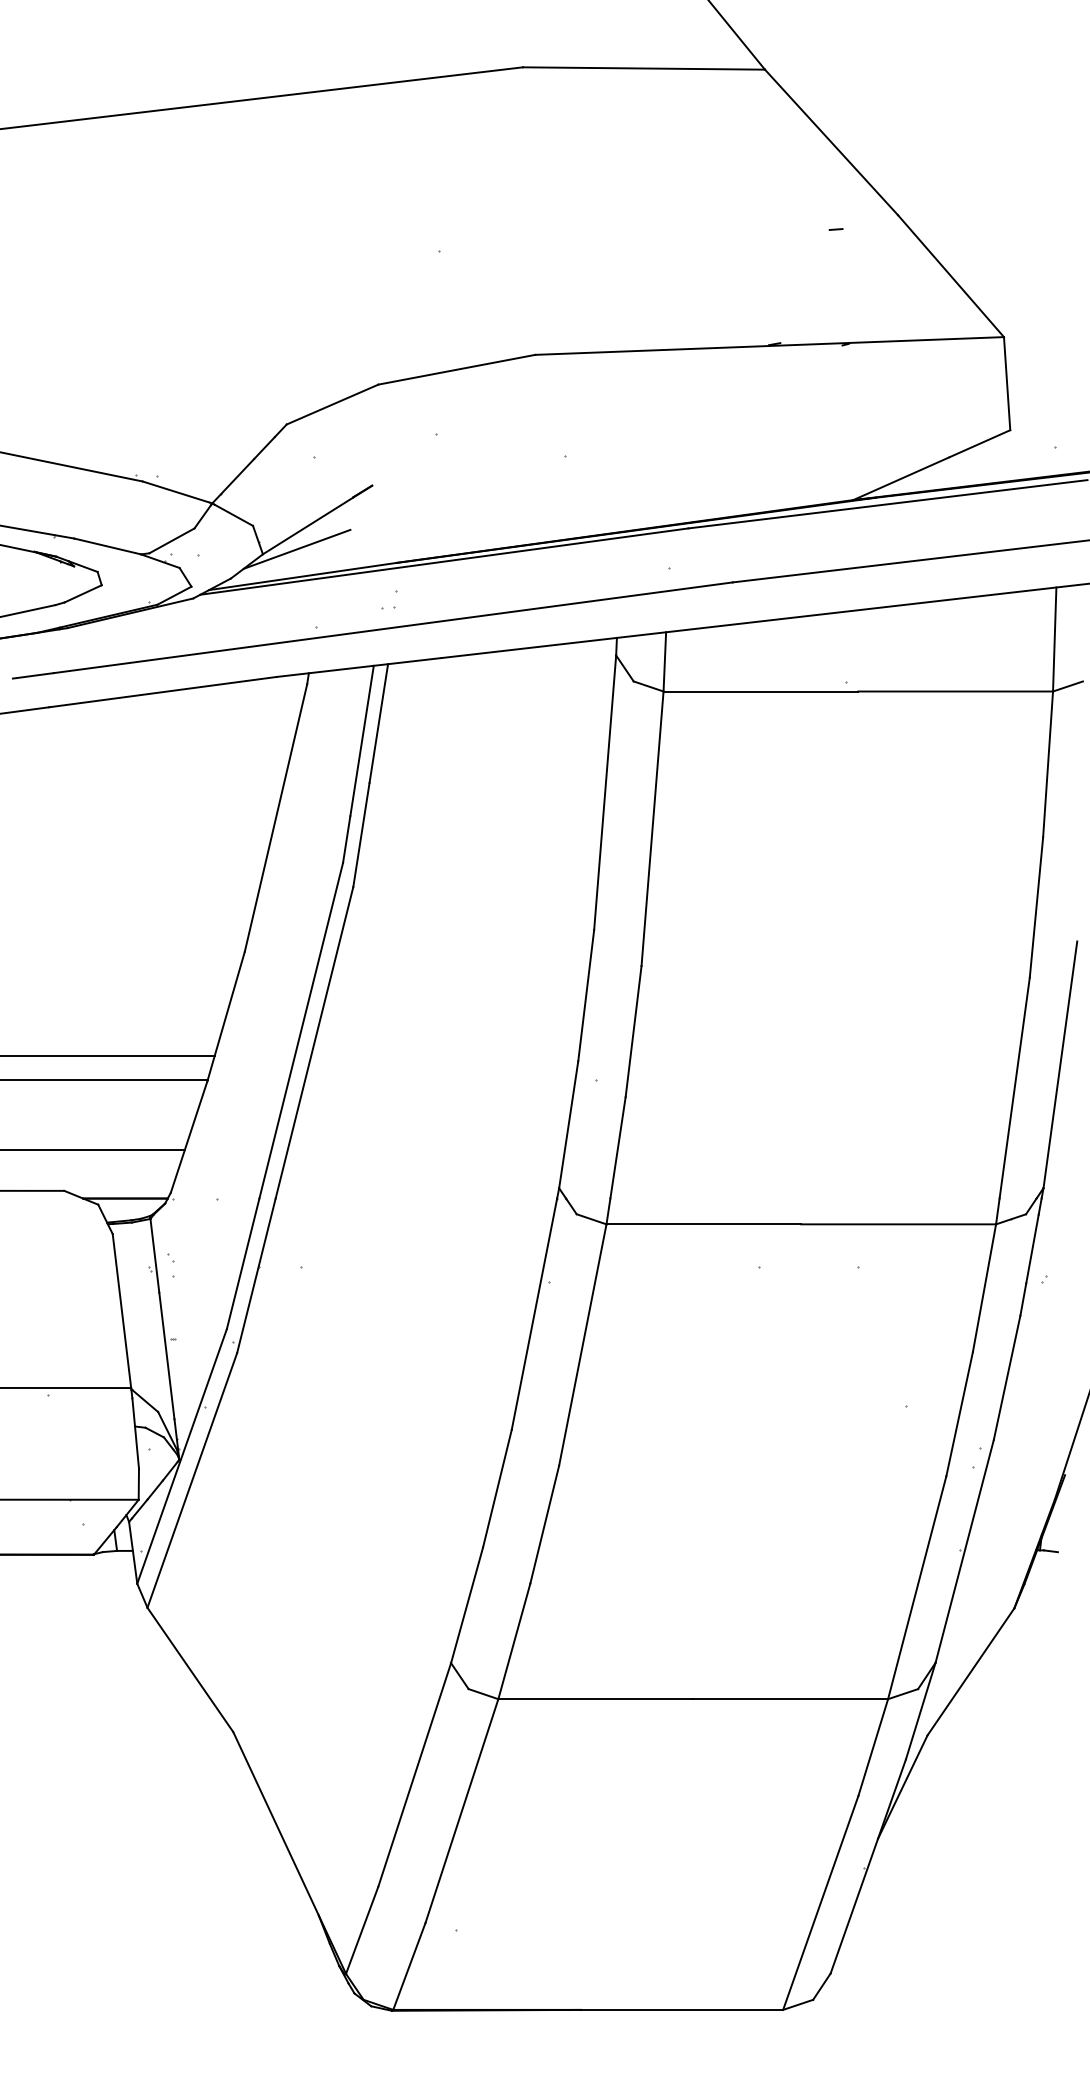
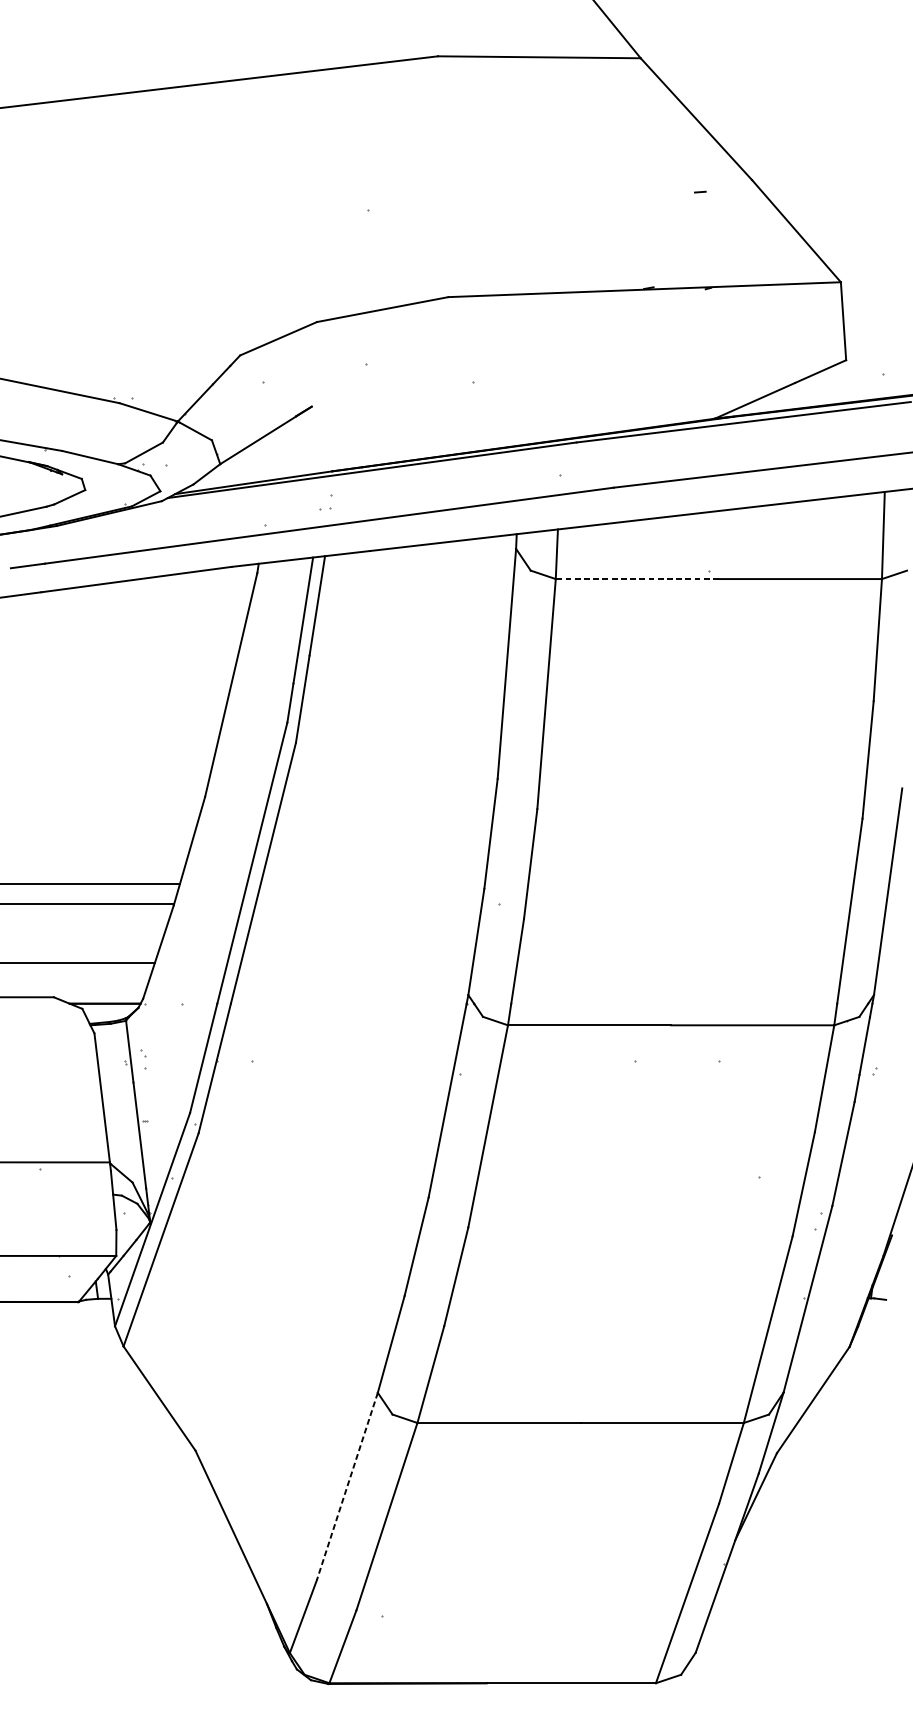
line: (296, 548) -> (248, 459), removed
line: (760, 691) -> (636, 579), solid -> dashed
line: (414, 1775) -> (347, 1486), solid -> dashed

